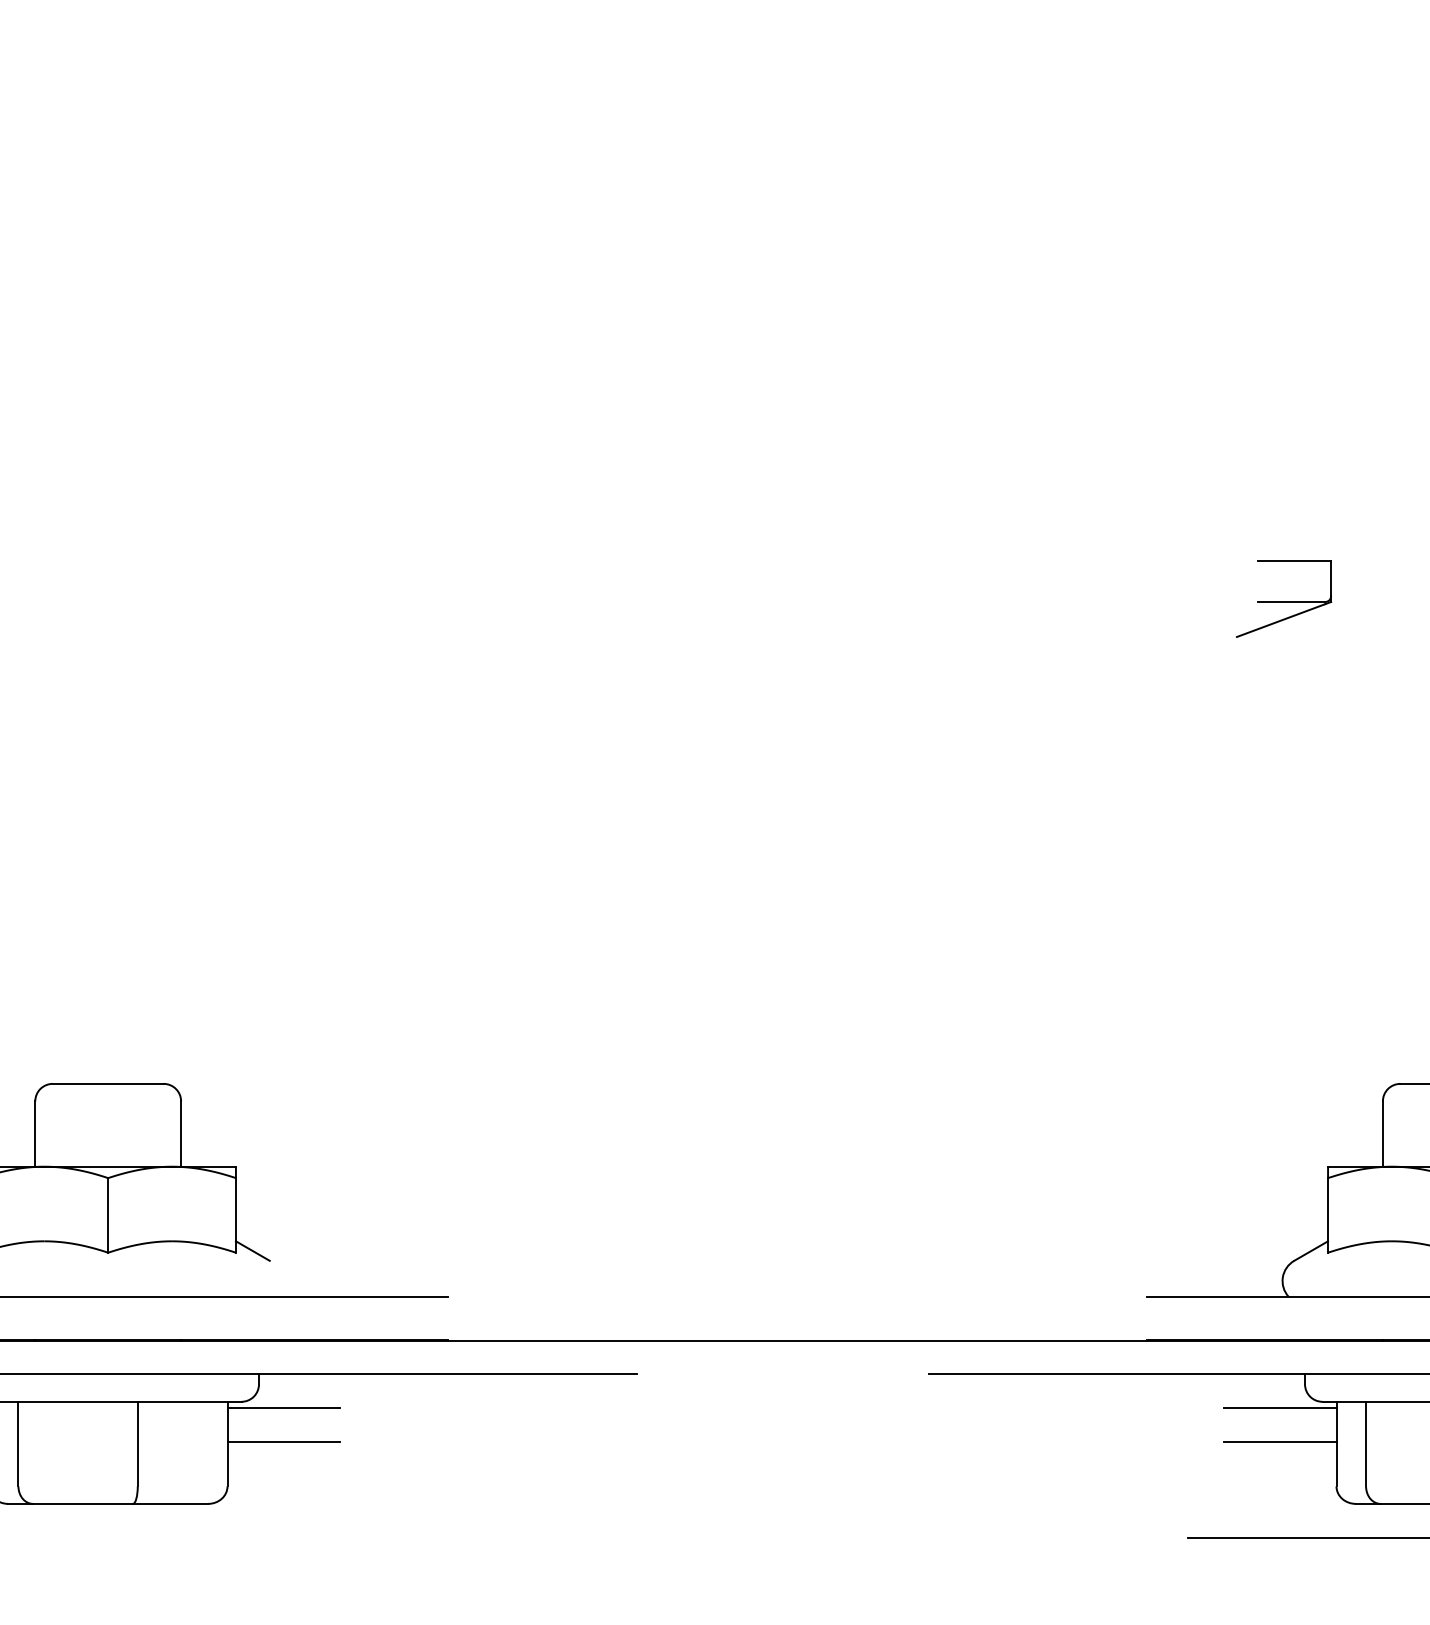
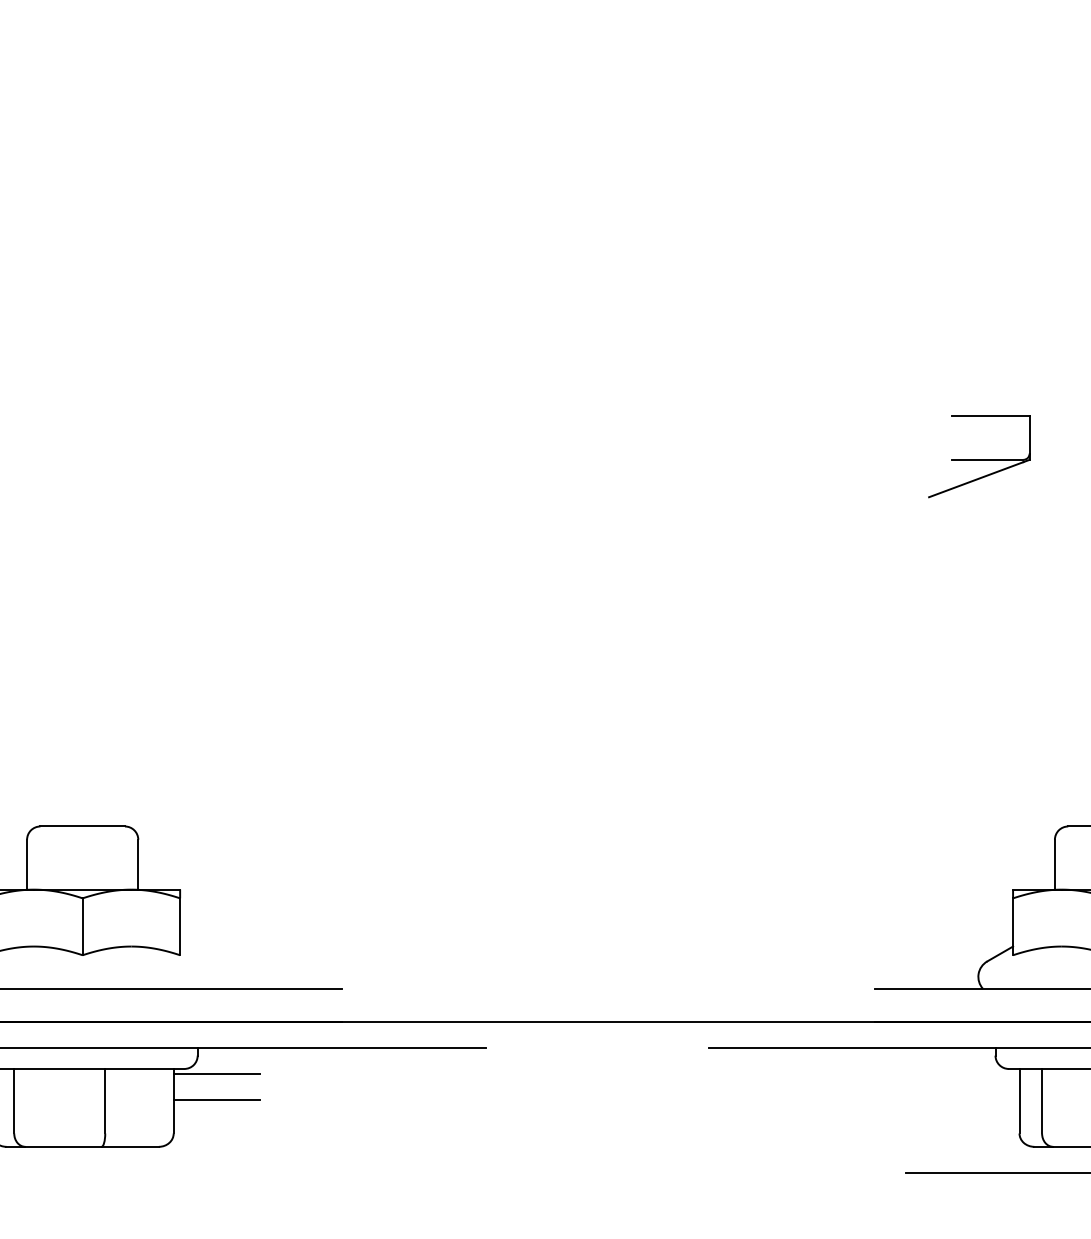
part: (1284, 598) -> (979, 456), size x1.4
line: (252, 1250) -> (192, 953), removed
line: (1279, 1408) -> (976, 1074), removed
line: (1279, 1442) -> (976, 1100), removed

